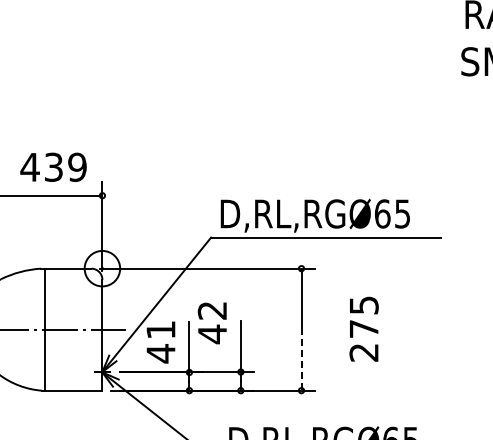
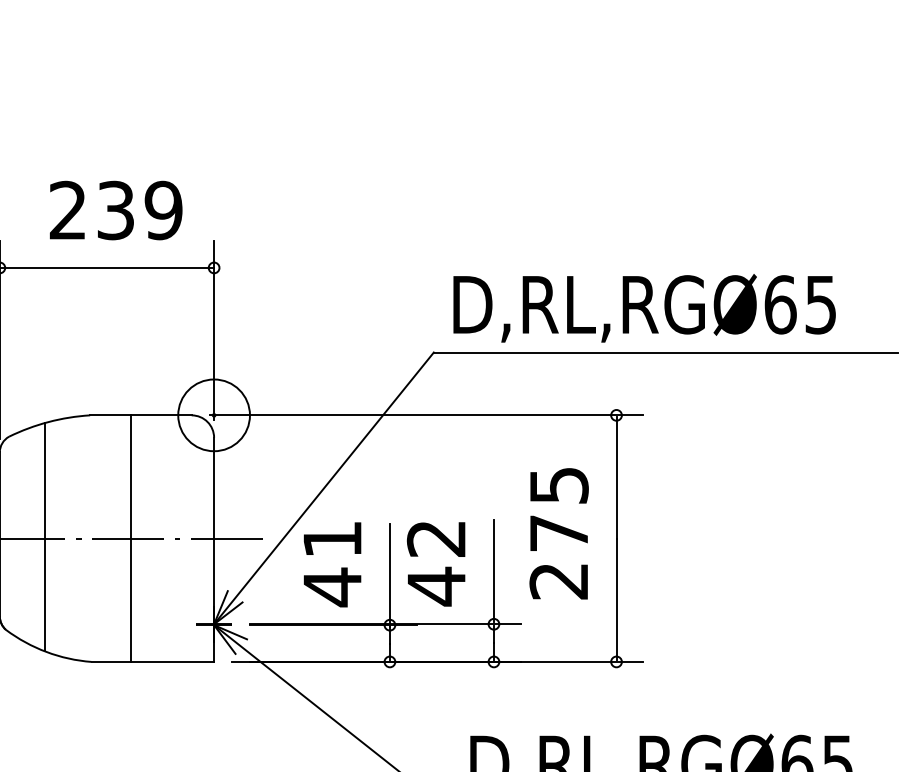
text: (29, 166) -> (66, 208), 439 -> 239
text: (211, 323) -> (434, 564), moved
line: (18, 328) -> (44, 536), added
text: (363, 328) -> (557, 532), moved
line: (45, 329) -> (131, 538), moved
line: (301, 359) -> (616, 598), dashed -> solid

